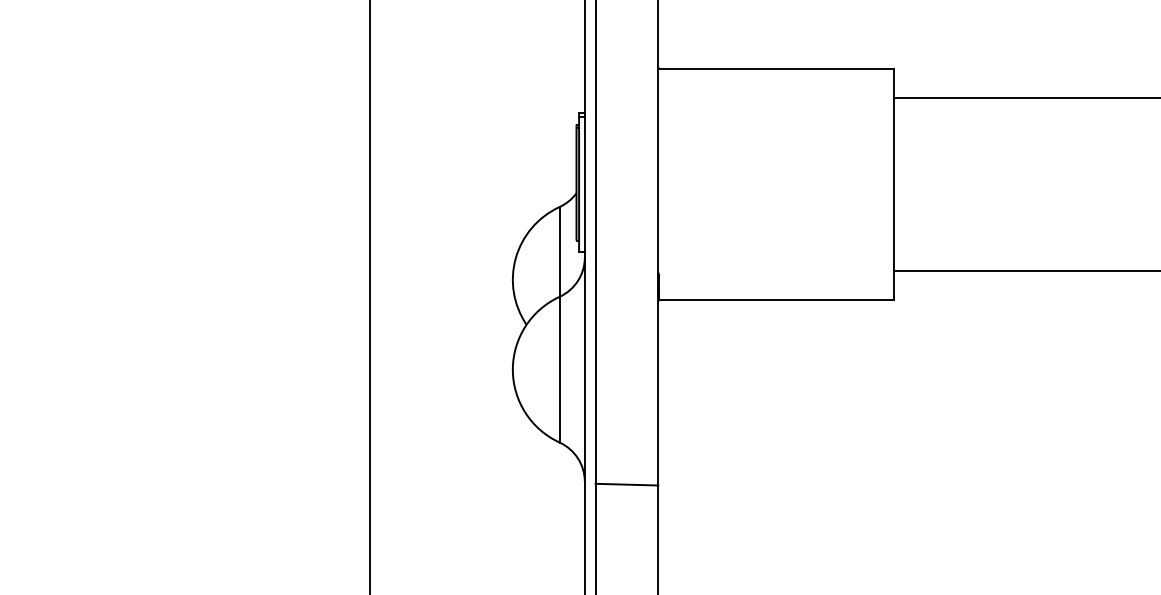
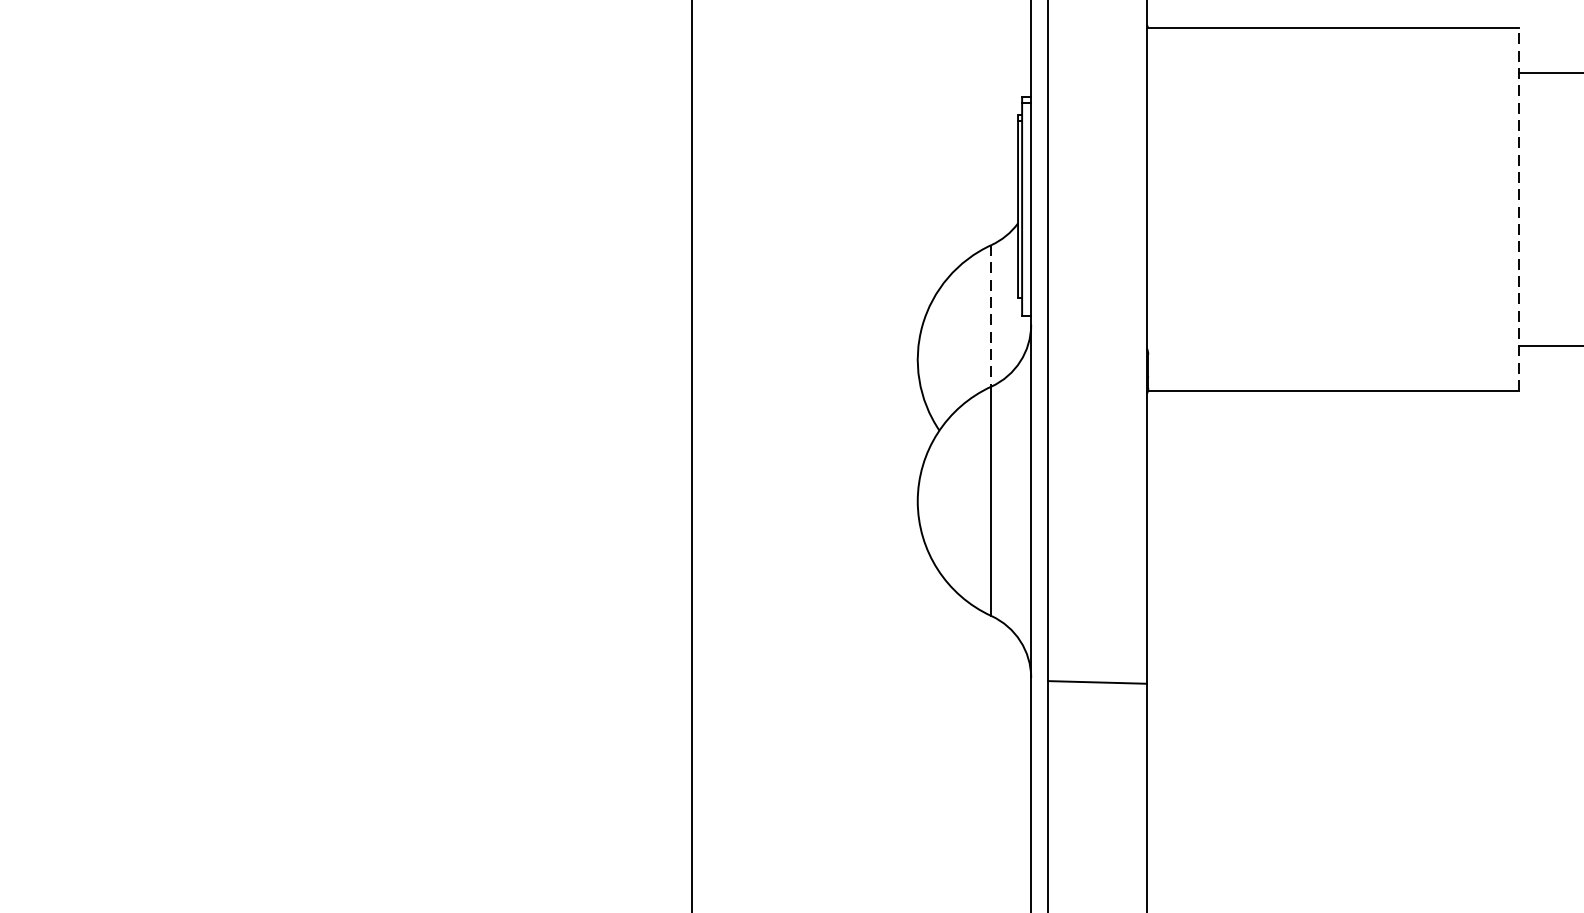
line: (894, 183) -> (1518, 208), solid -> dashed
line: (559, 251) -> (991, 315), solid -> dashed

